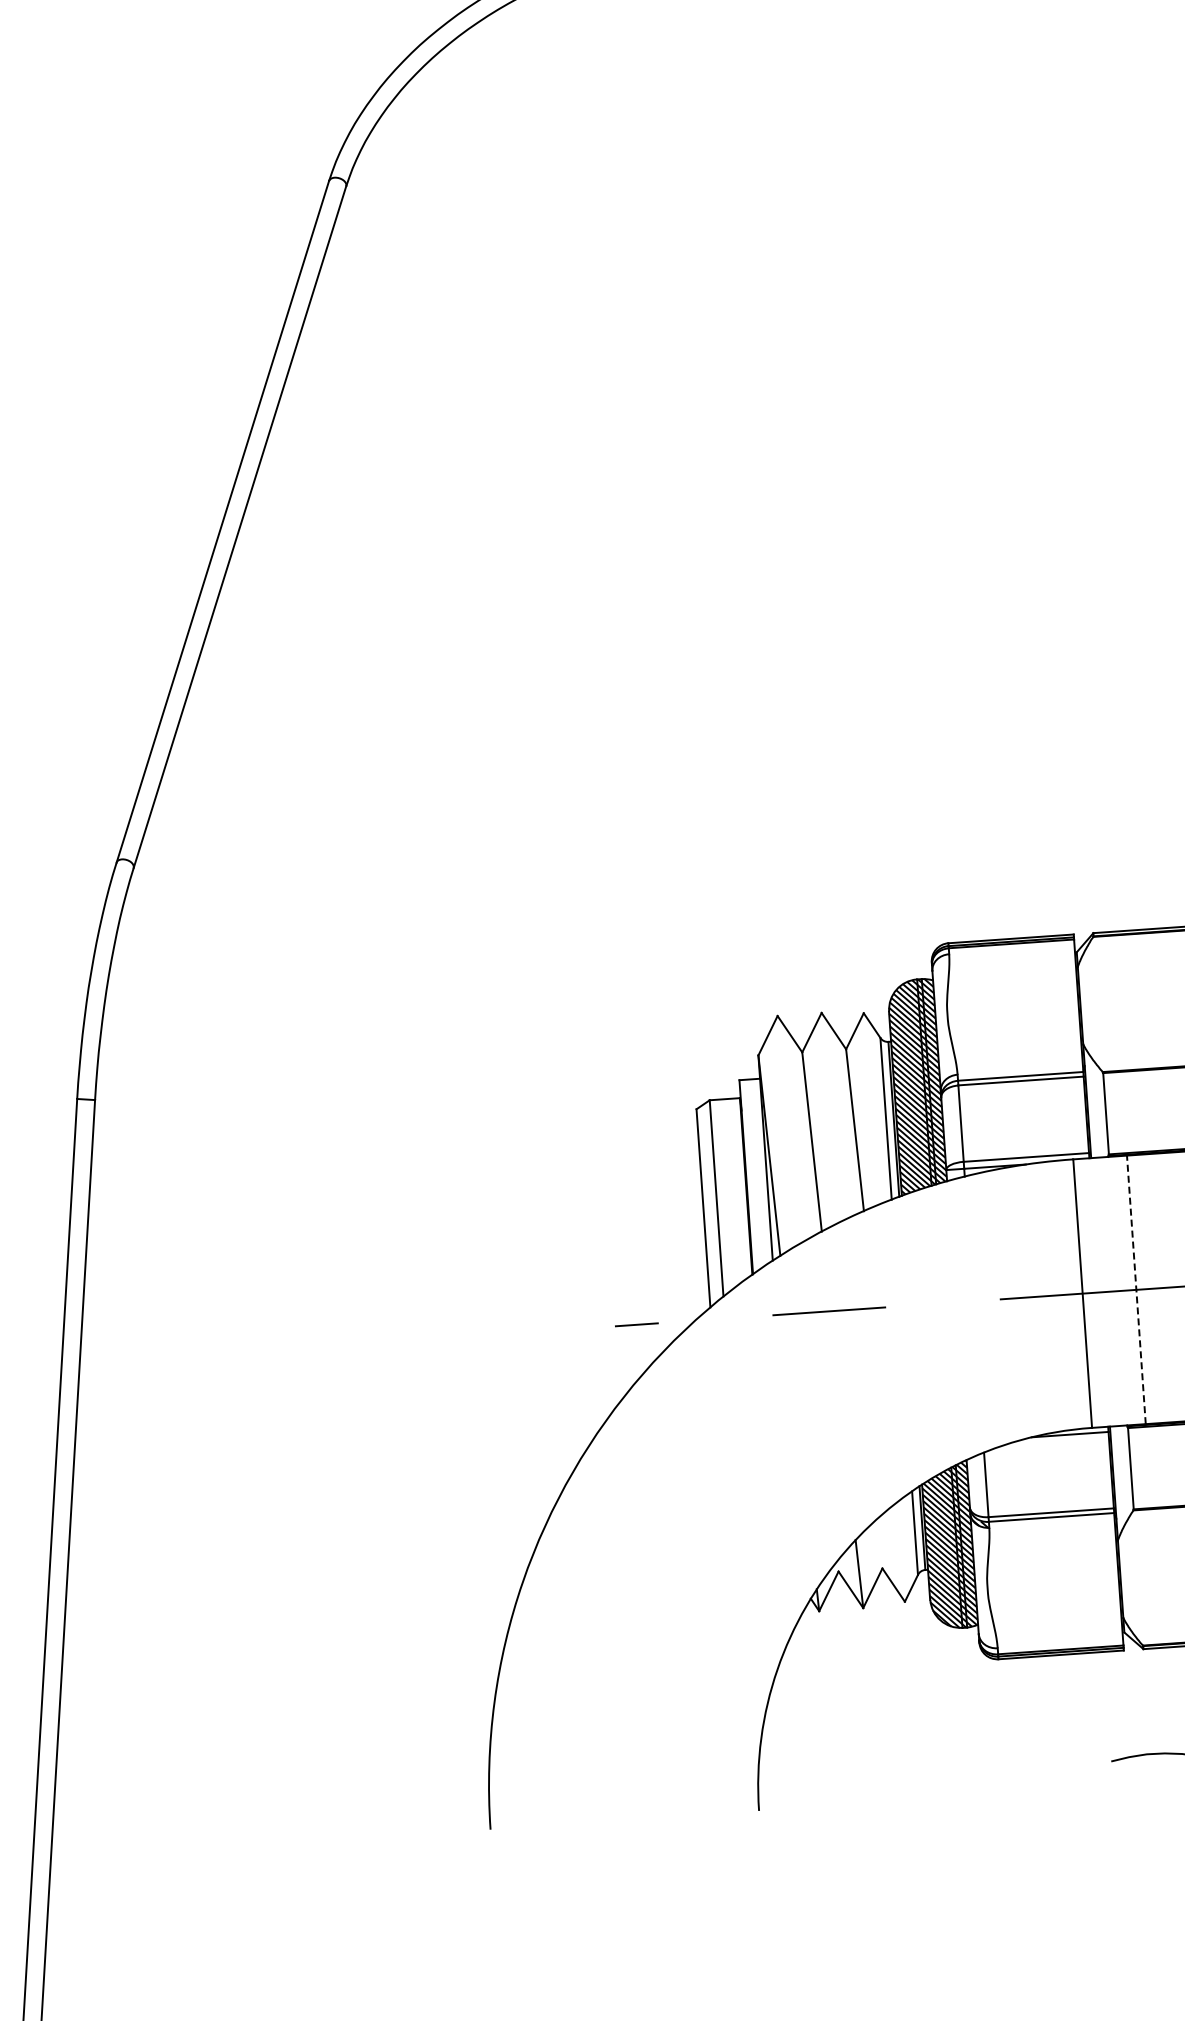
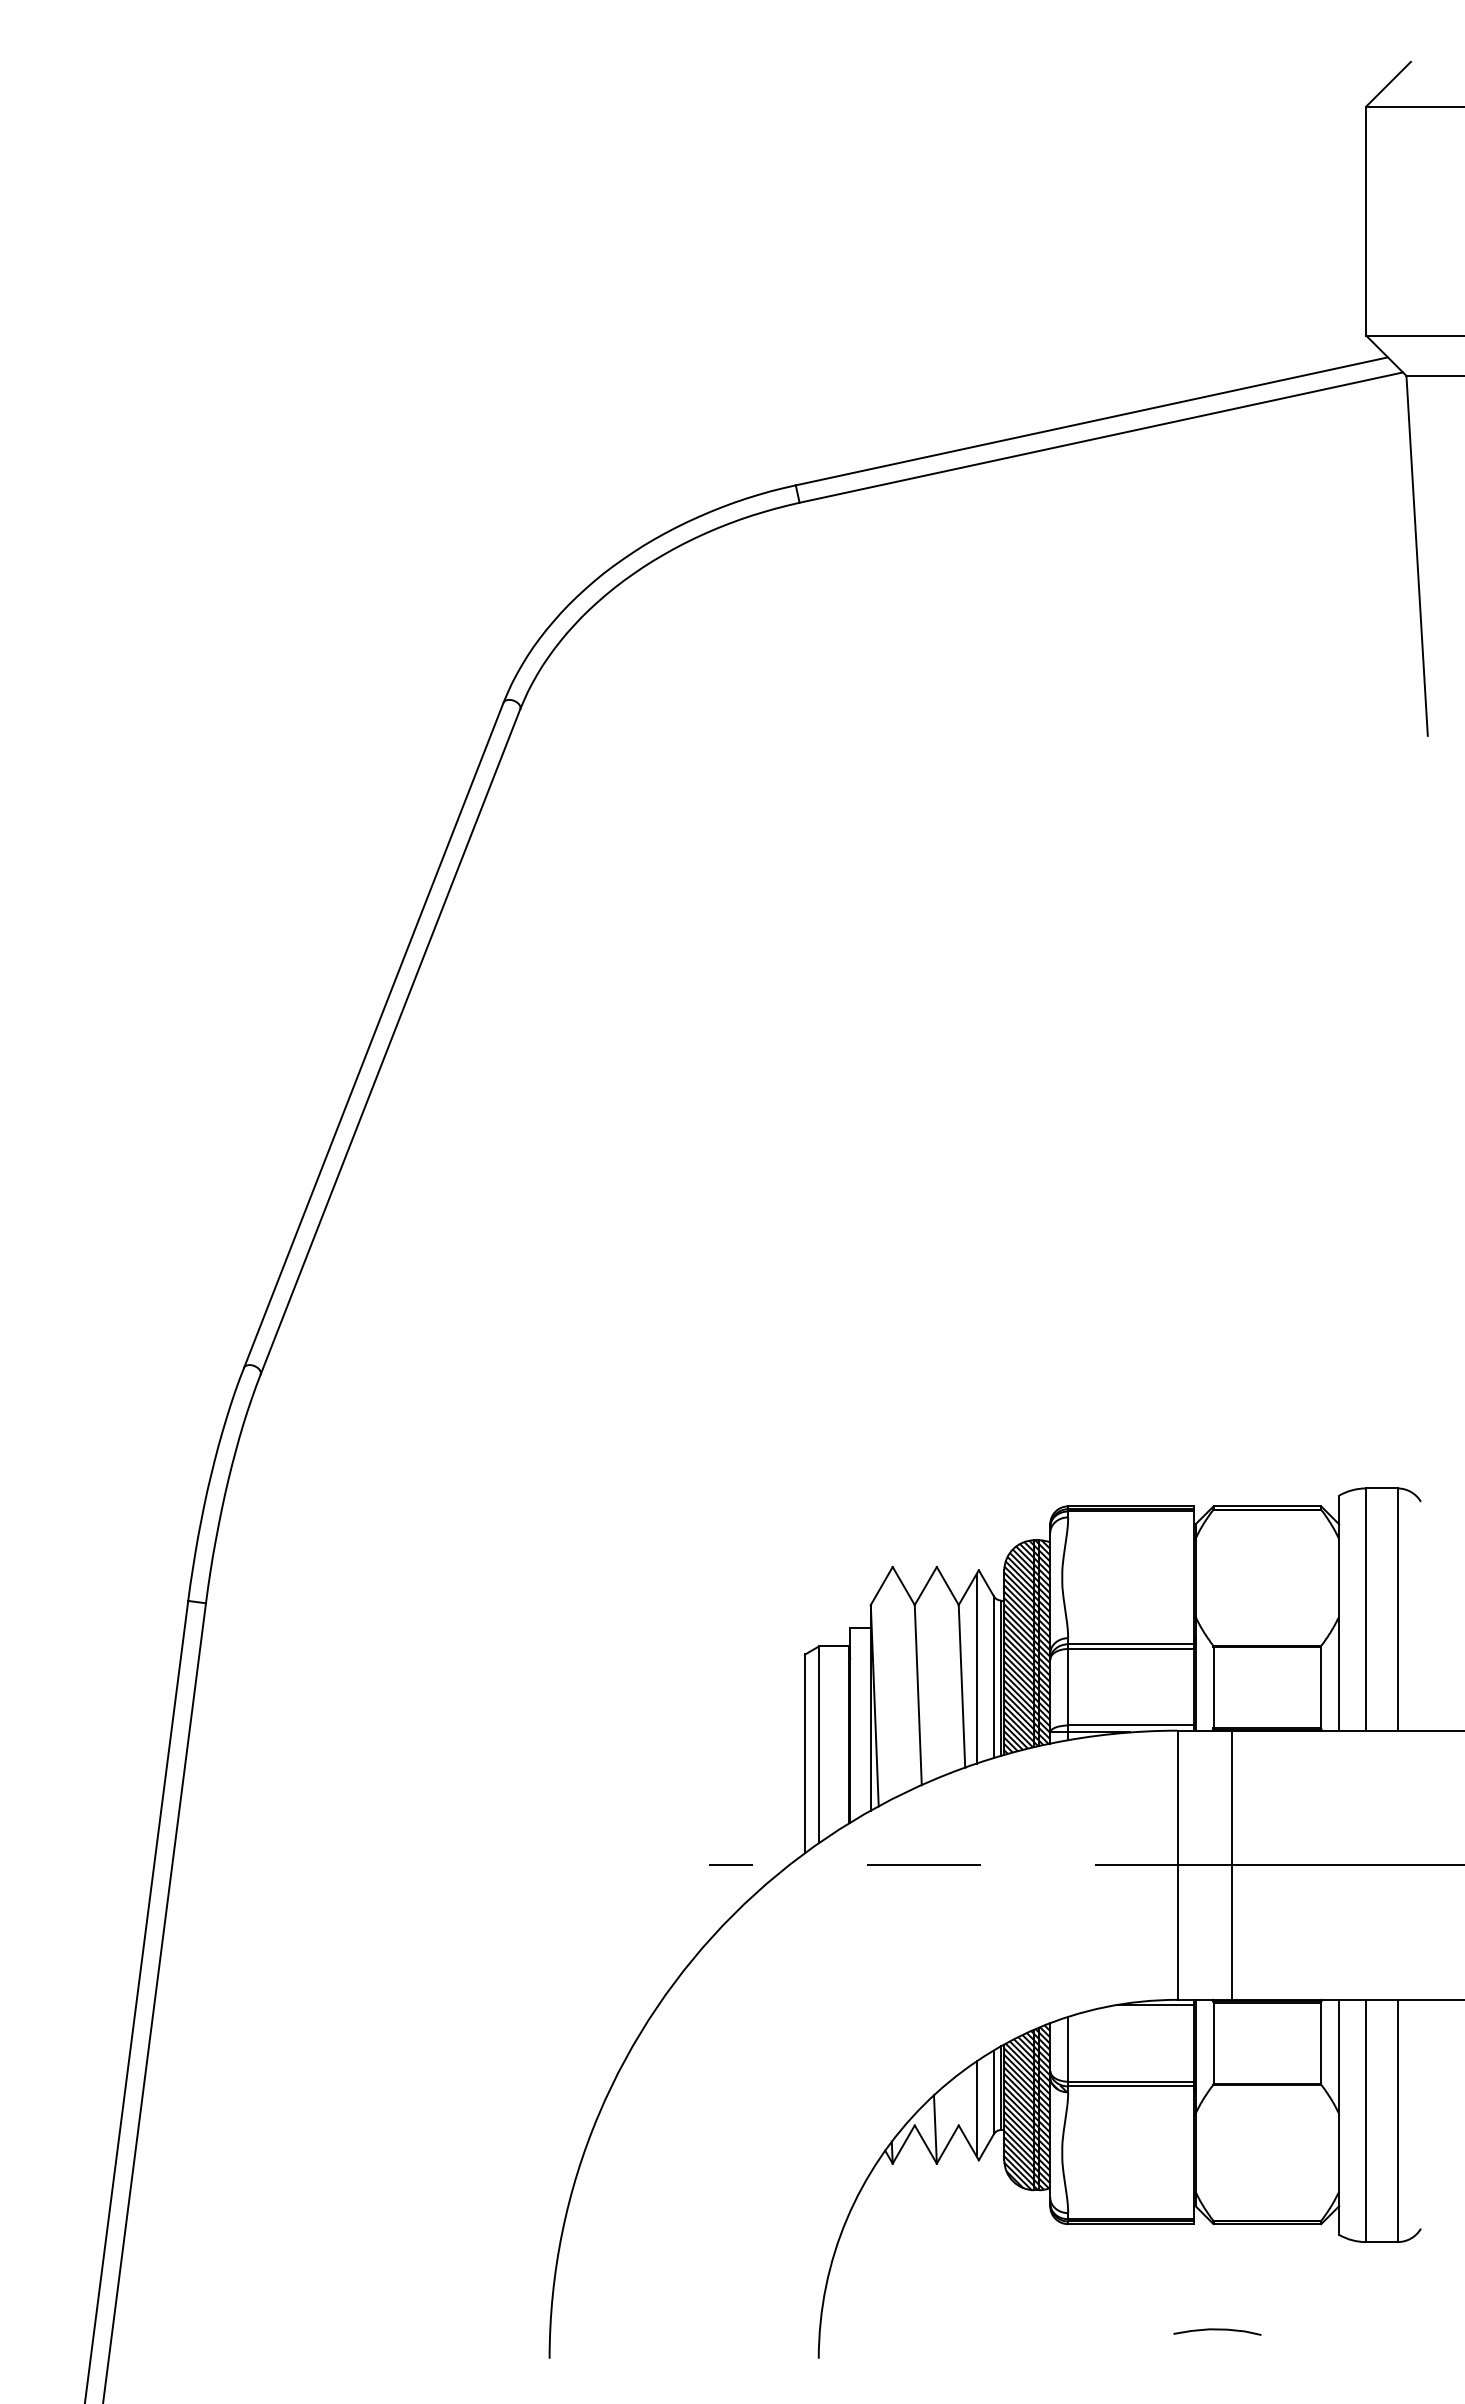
line: (868, 1111) -> (976, 1668), added
line: (1136, 1290) -> (1231, 1865), dashed -> solid
line: (898, 1550) -> (976, 2108), added

